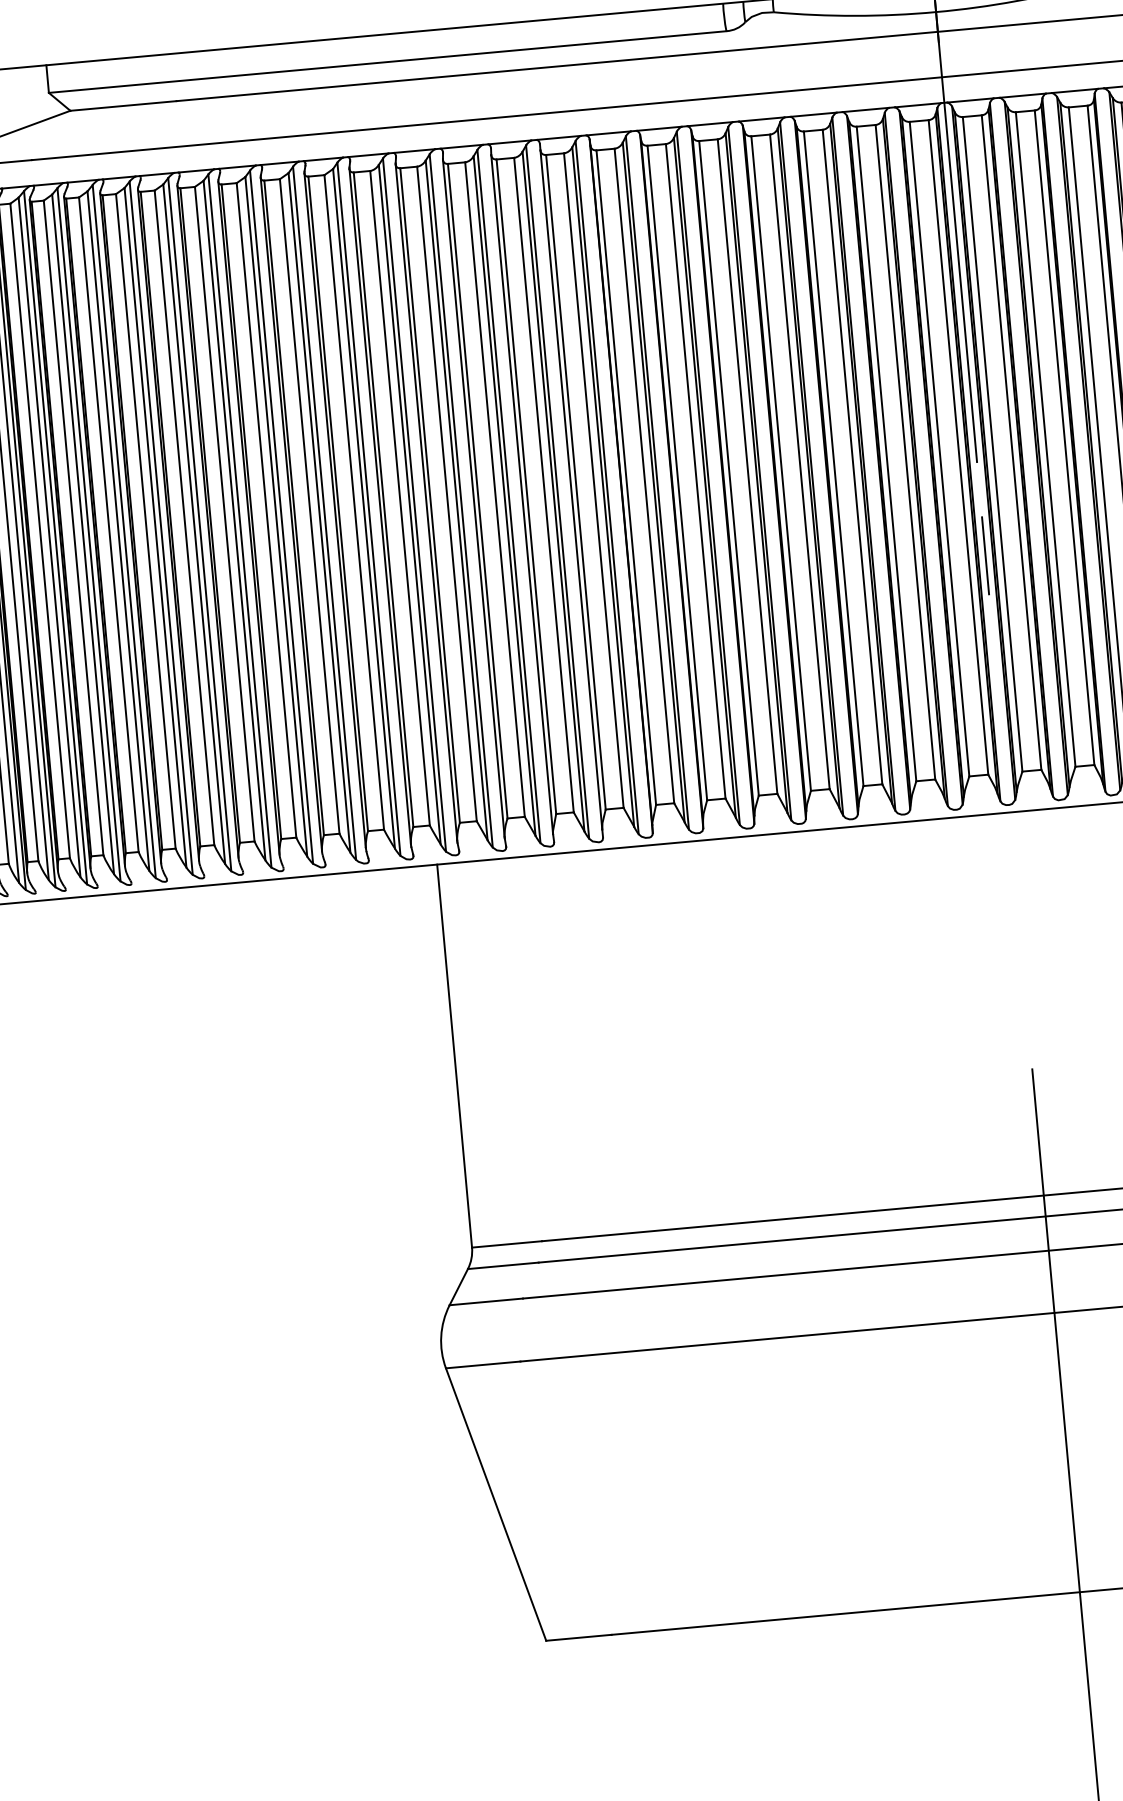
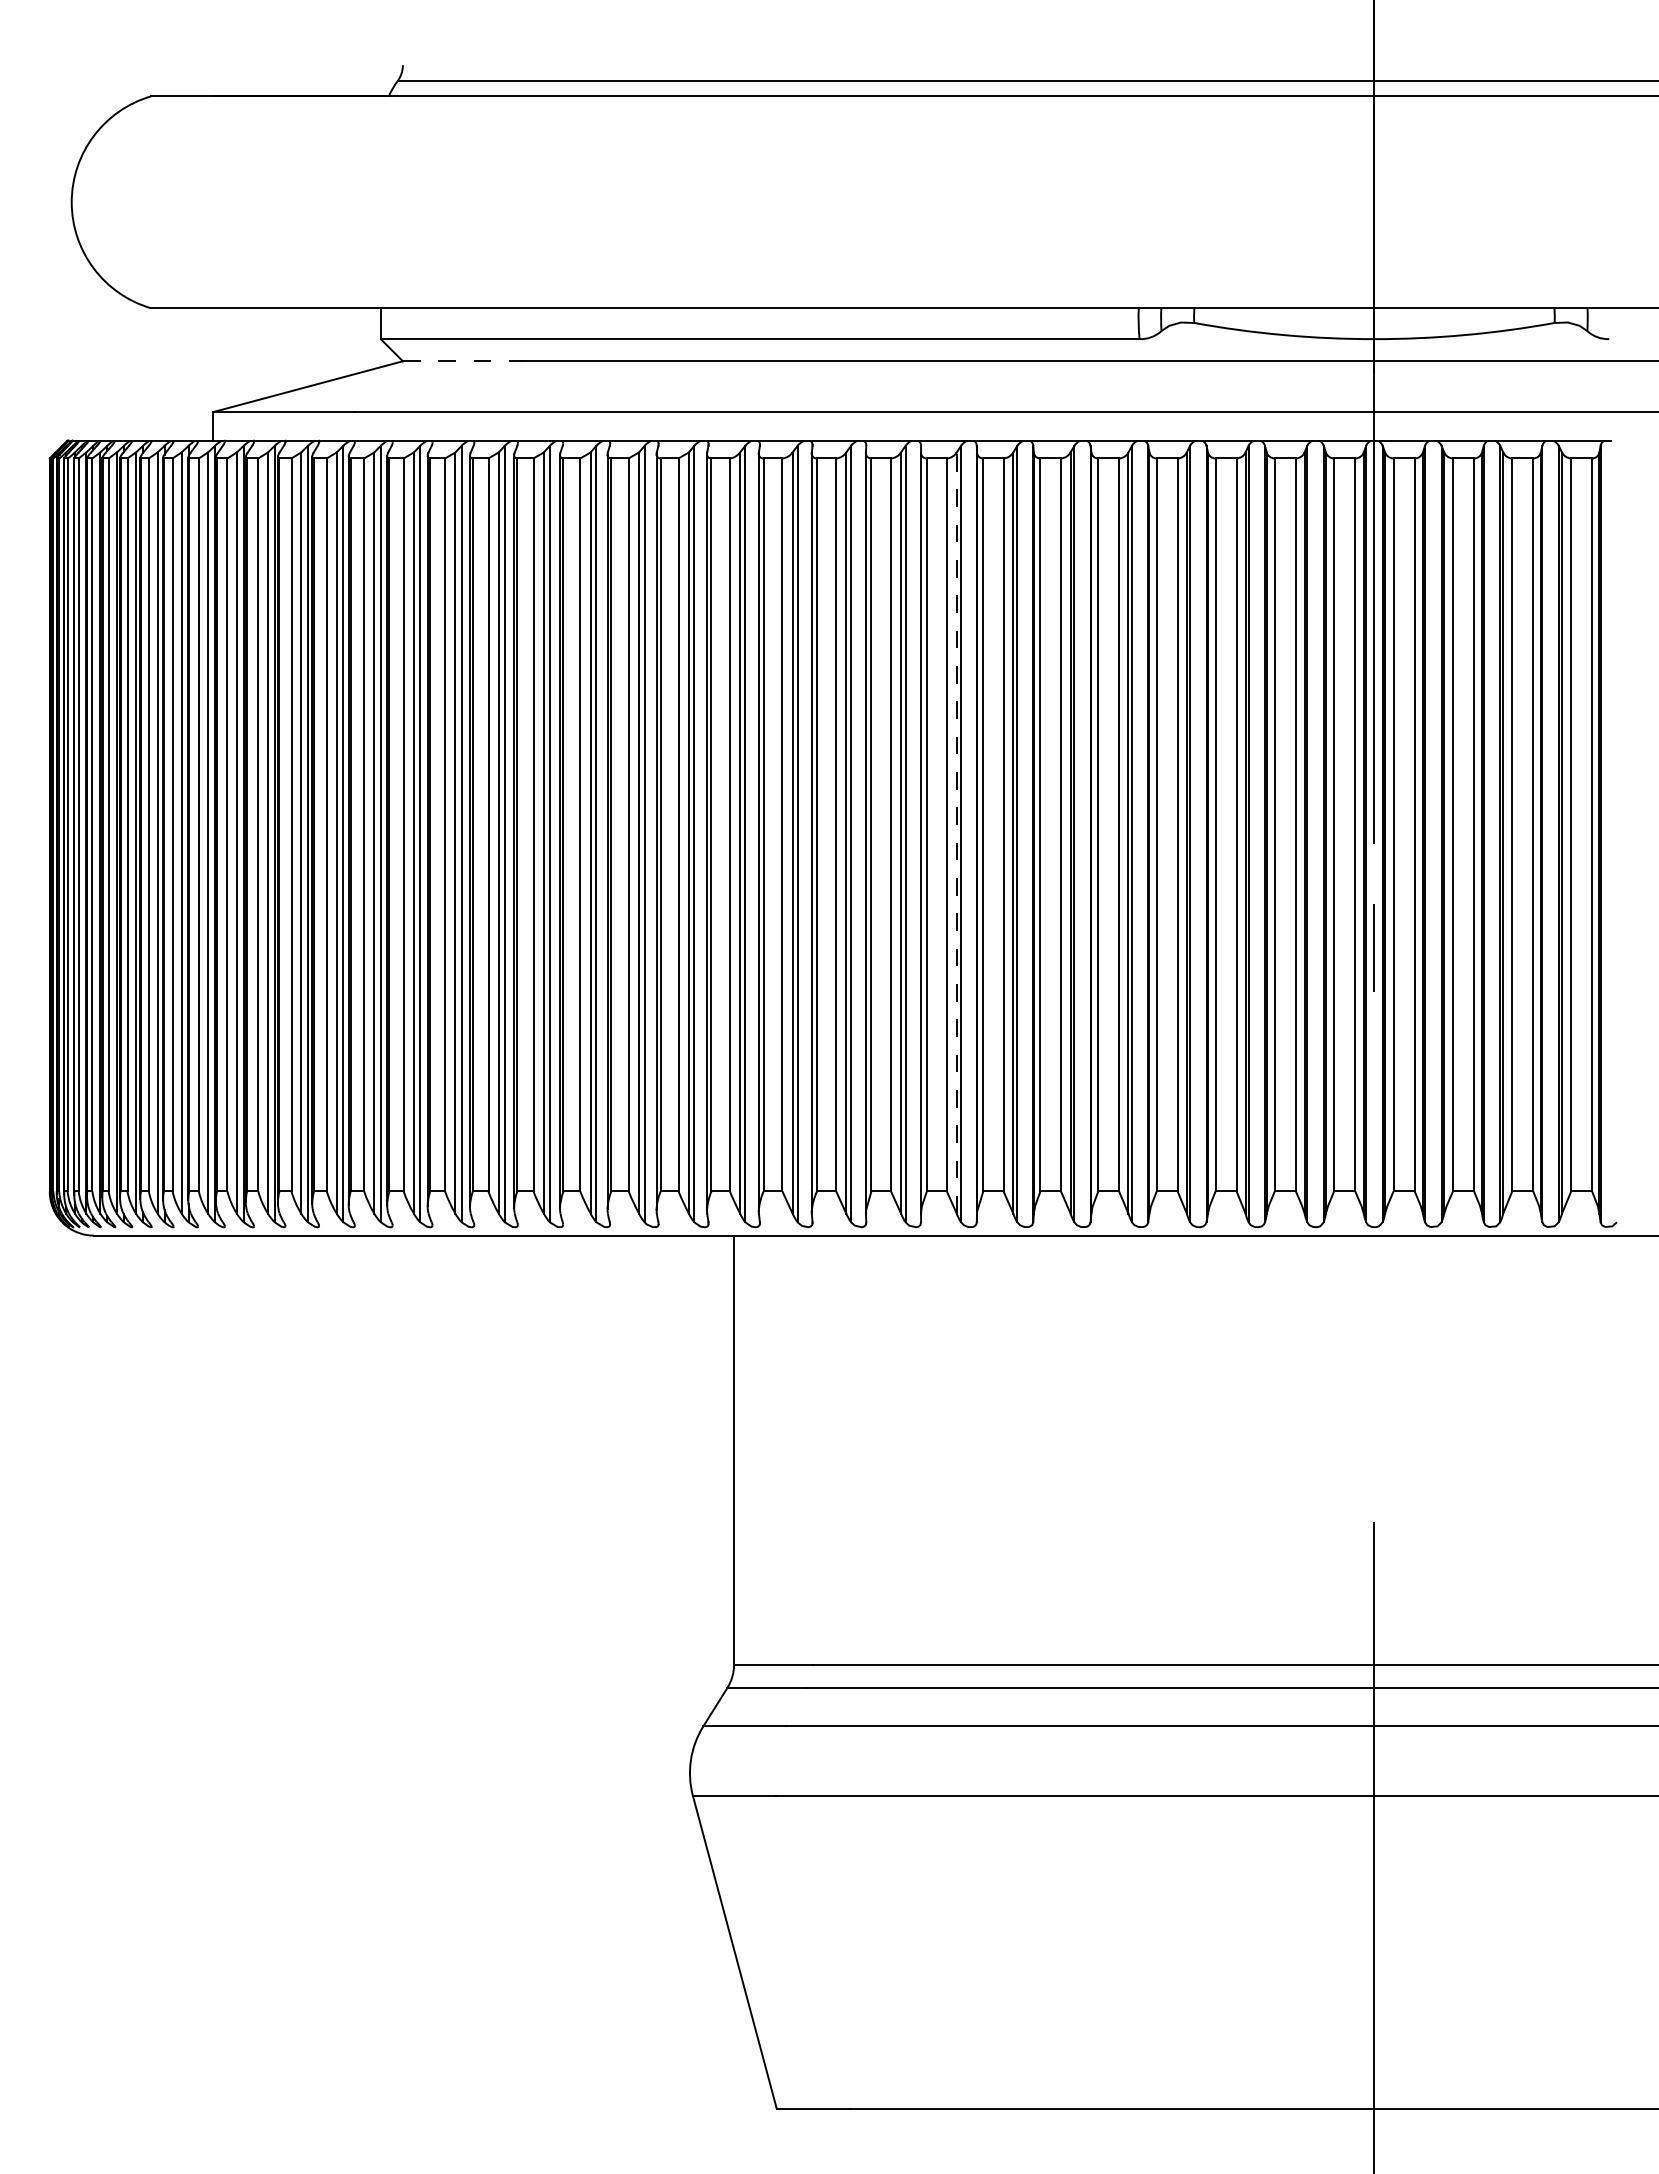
line: (123, 106) -> (462, 361), solid -> dashed
line: (603, 487) -> (956, 833), solid -> dashed

